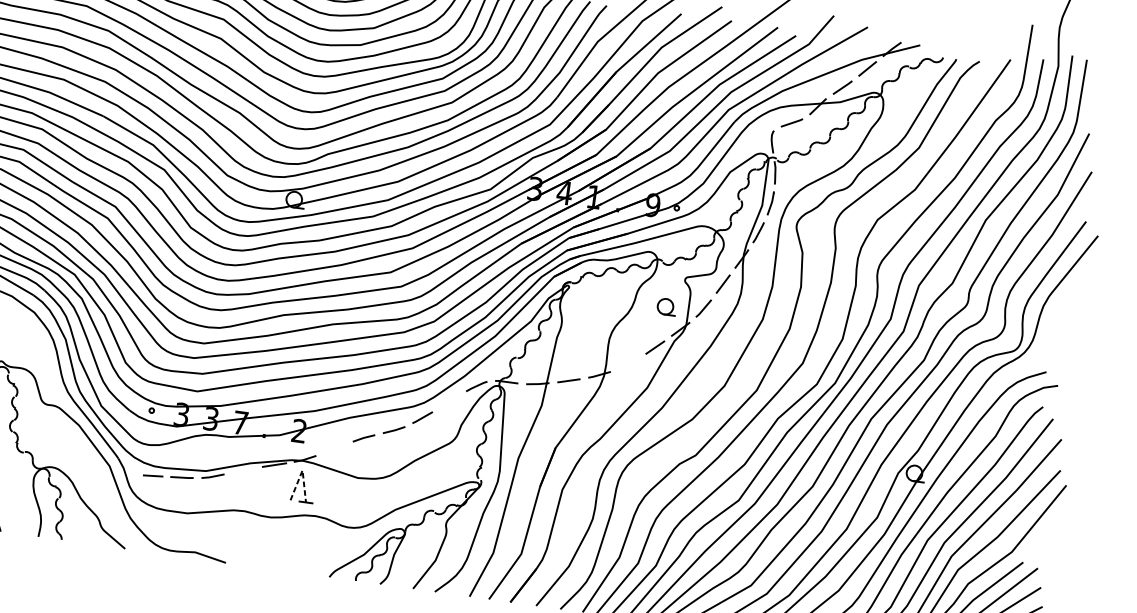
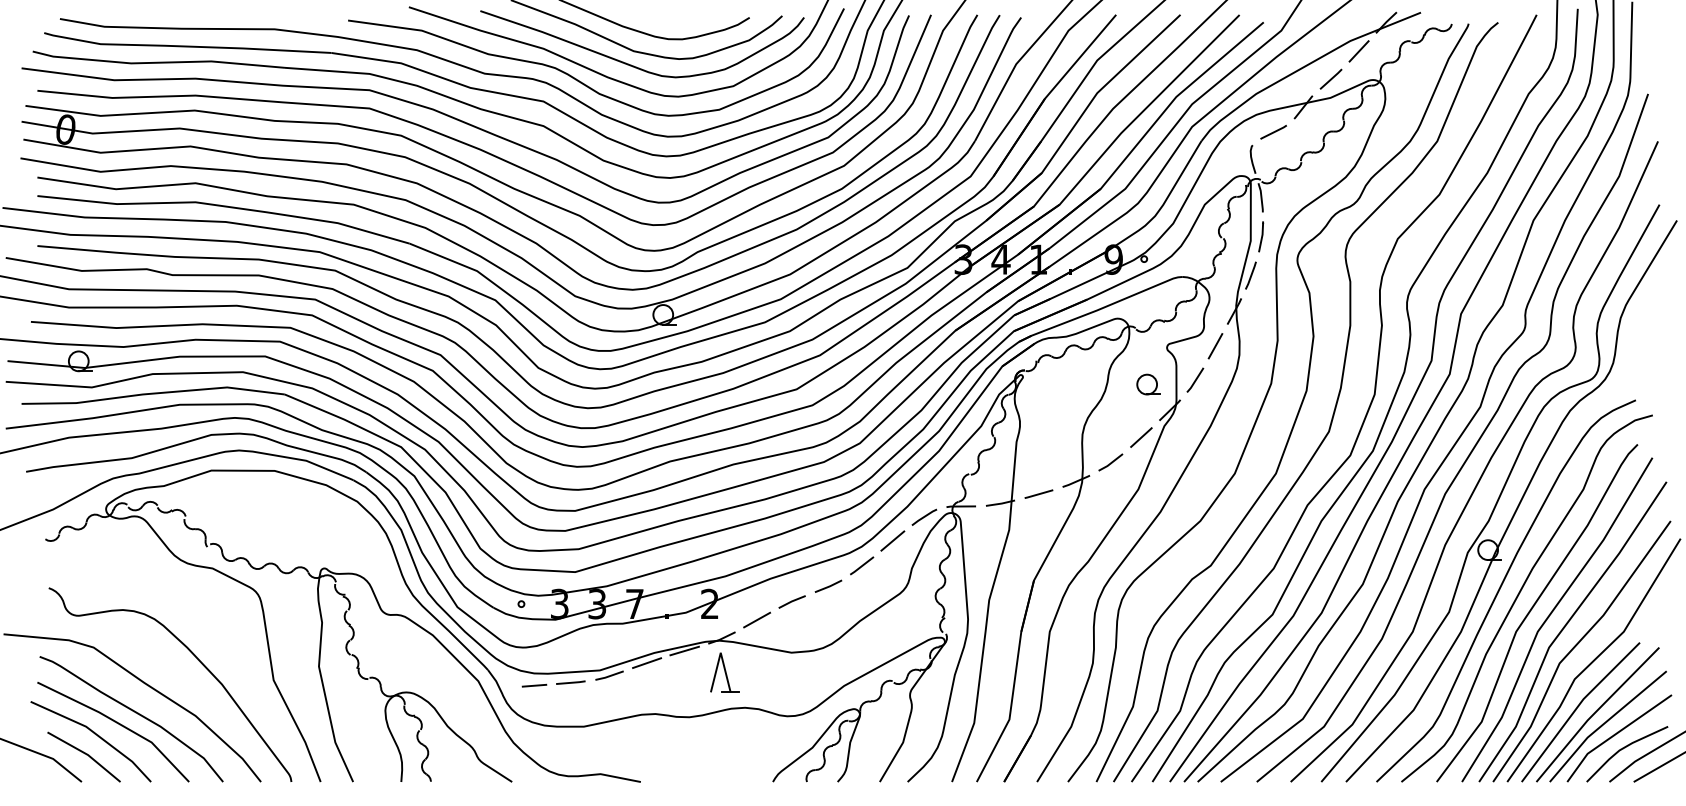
line: (628, 363) -> (1110, 462), added
line: (449, 401) -> (892, 540), added
line: (334, 448) -> (757, 619), added
line: (244, 470) -> (647, 662), added
line: (302, 470) -> (720, 652), dashed -> solid

